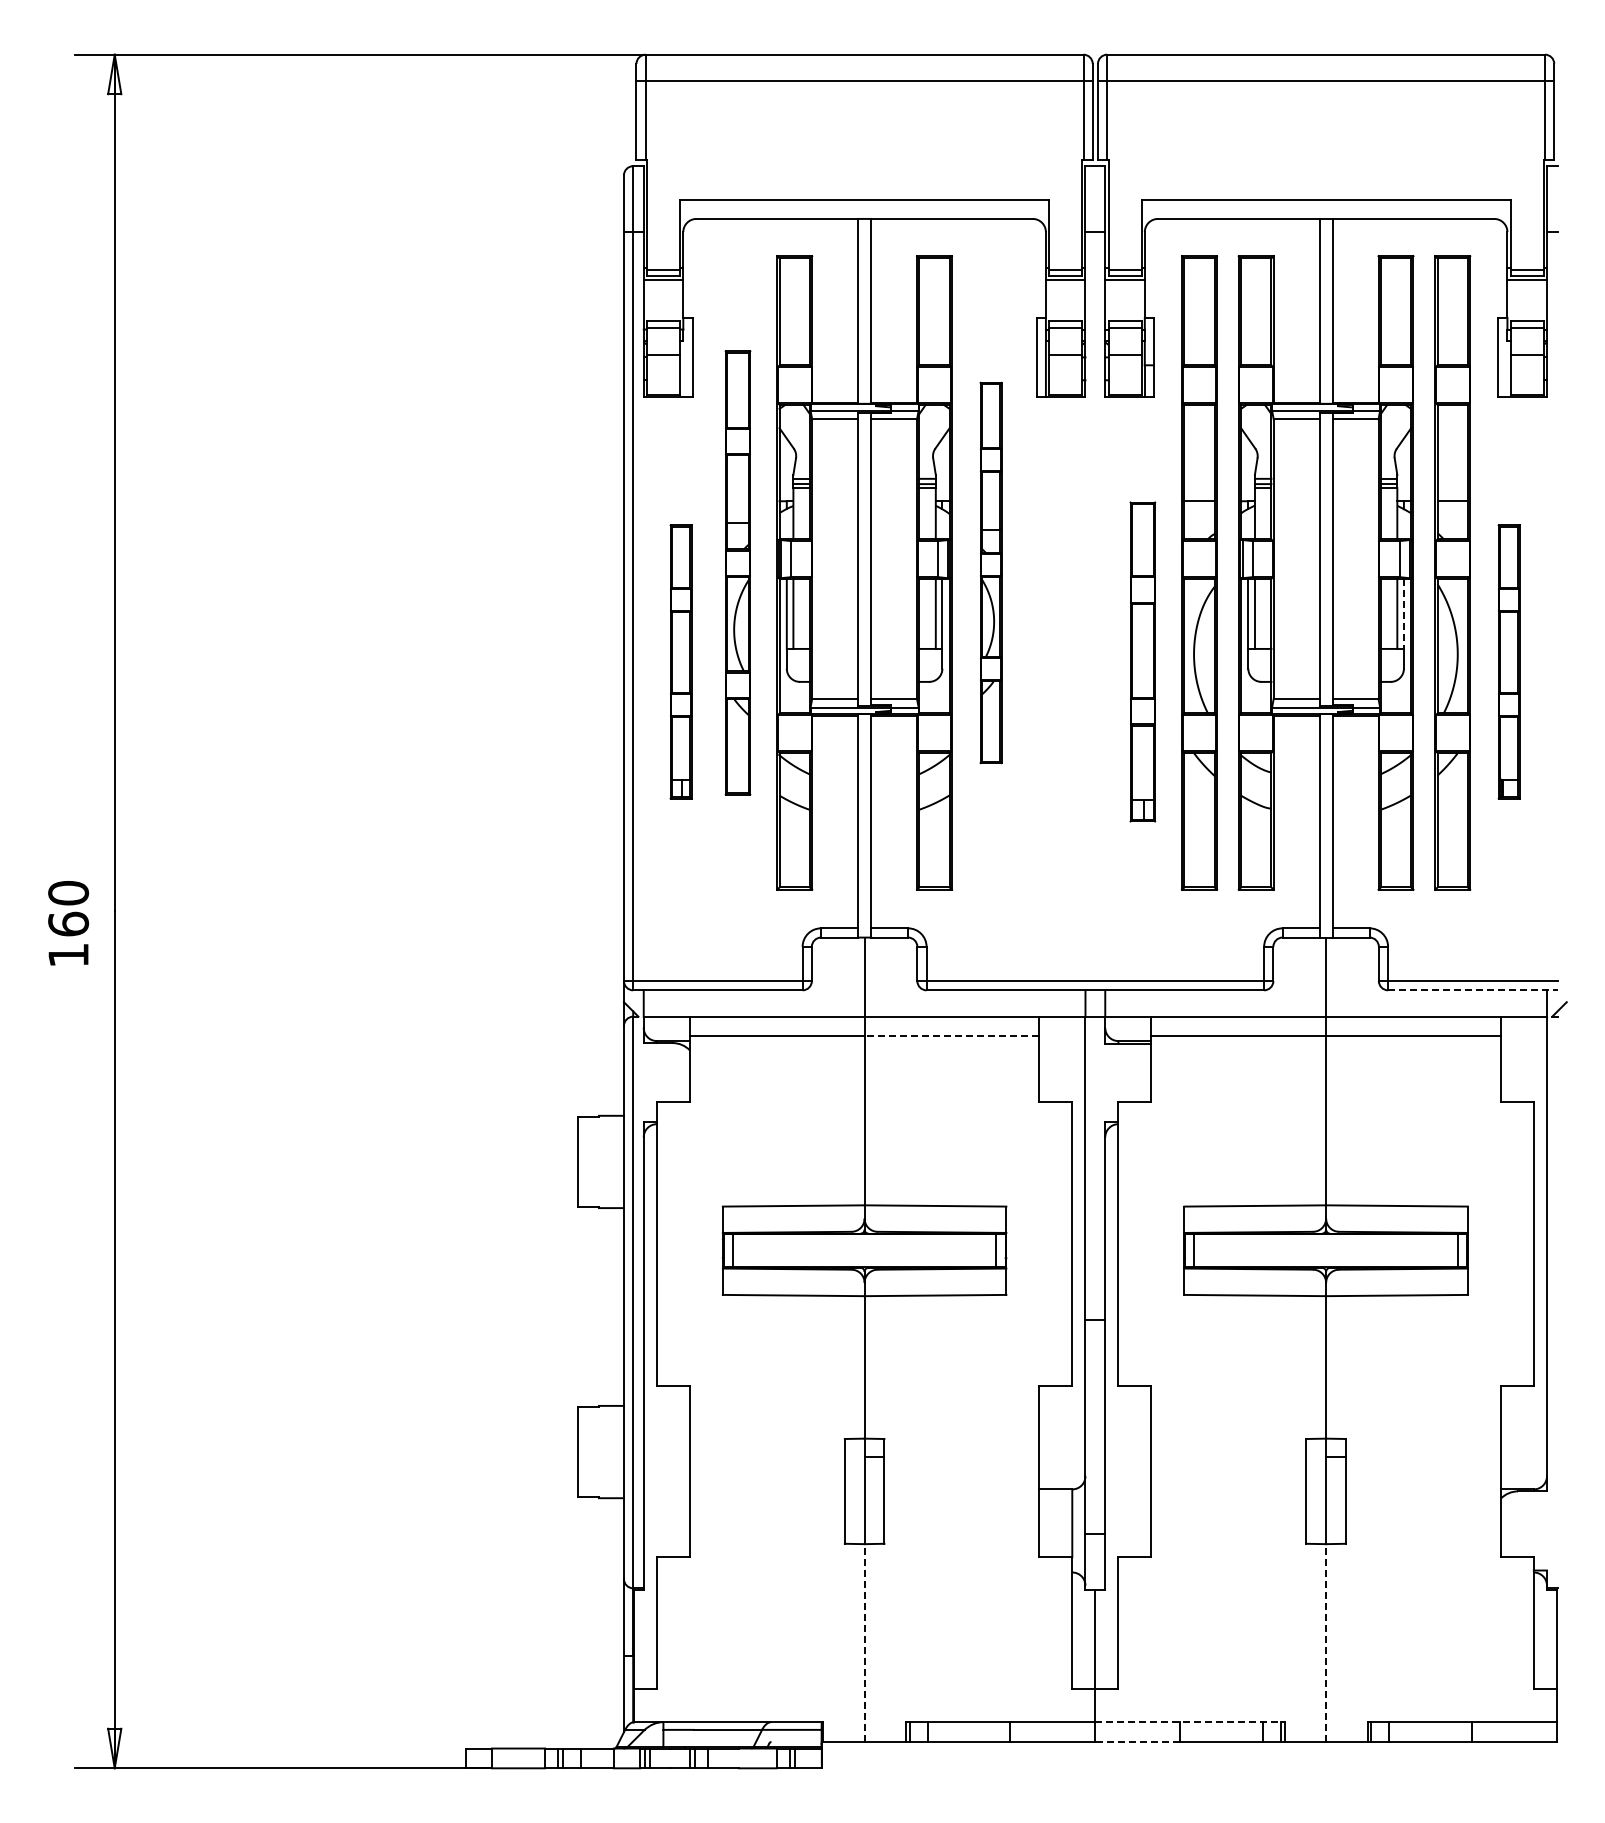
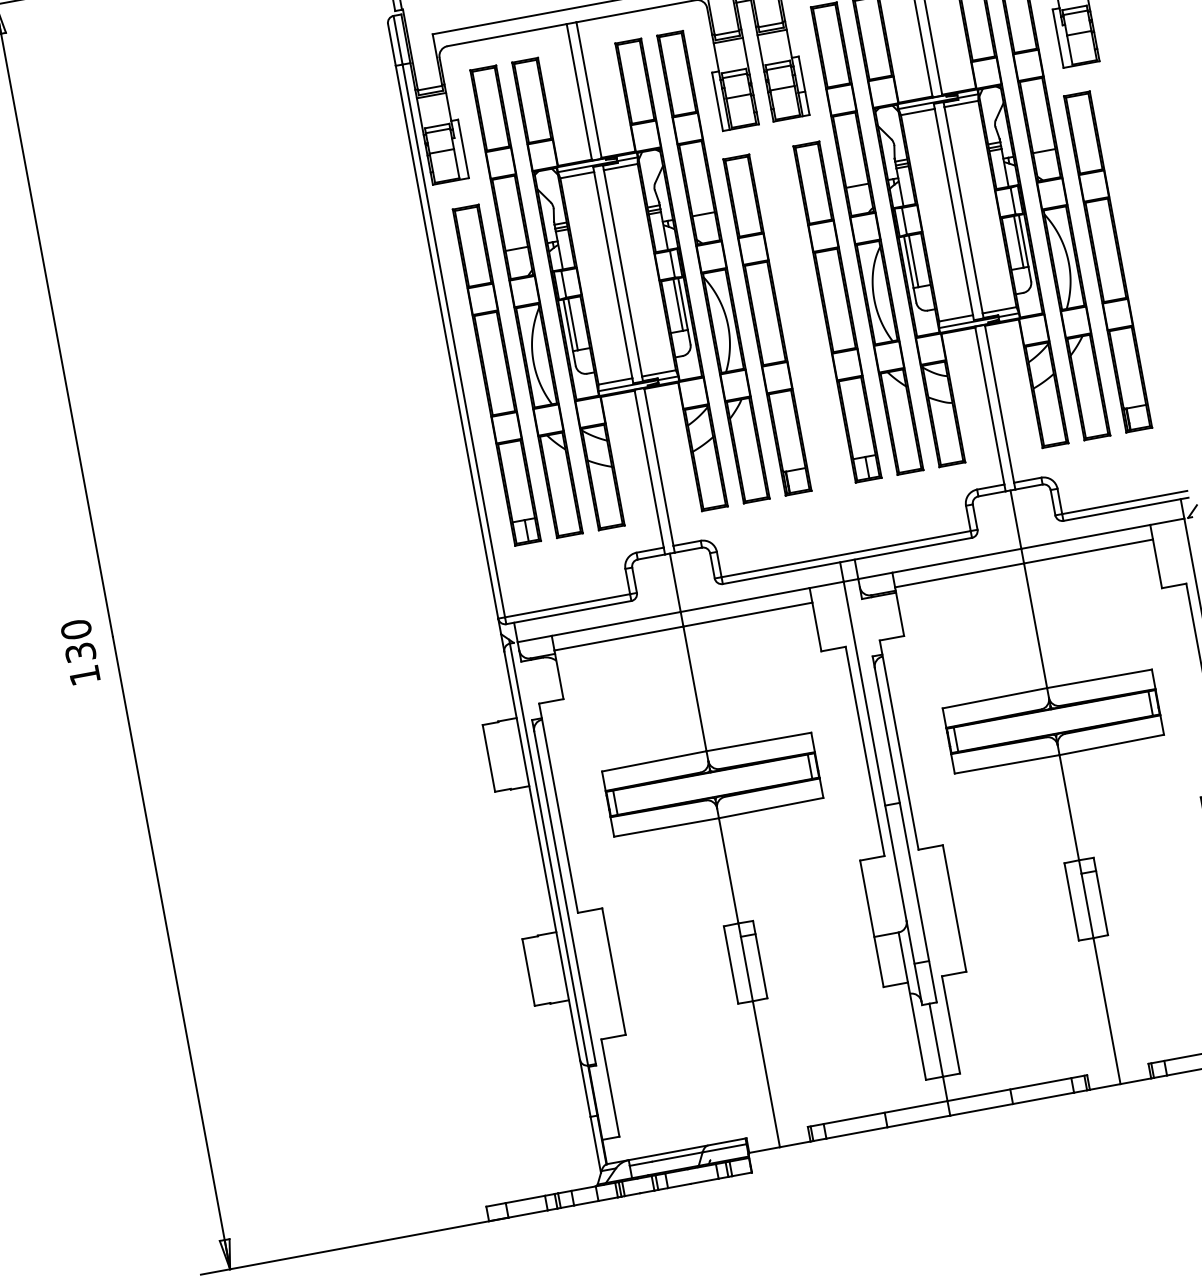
part: (737, 572) -> (526, 301), size x1.43
part: (990, 572) -> (712, 266), size x1.67
line: (1403, 614) -> (1023, 241), dashed -> solid
part: (680, 661) -> (496, 375), size x1.67
part: (1047, 661) -> (767, 324), added
part: (1142, 661) -> (837, 311), size x1.43
part: (1508, 661) -> (1107, 261), size x1.67
text: (68, 923) -> (80, 652), 160 -> 130
line: (1472, 990) -> (1125, 509), dashed -> solid
line: (951, 1036) -> (747, 614), dashed -> solid
line: (864, 1643) -> (766, 1074), dashed -> solid
line: (1326, 1643) -> (1107, 1011), dashed -> solid
line: (1189, 1722) -> (1017, 1088), dashed -> solid
line: (1137, 1741) -> (981, 1109), dashed -> solid

